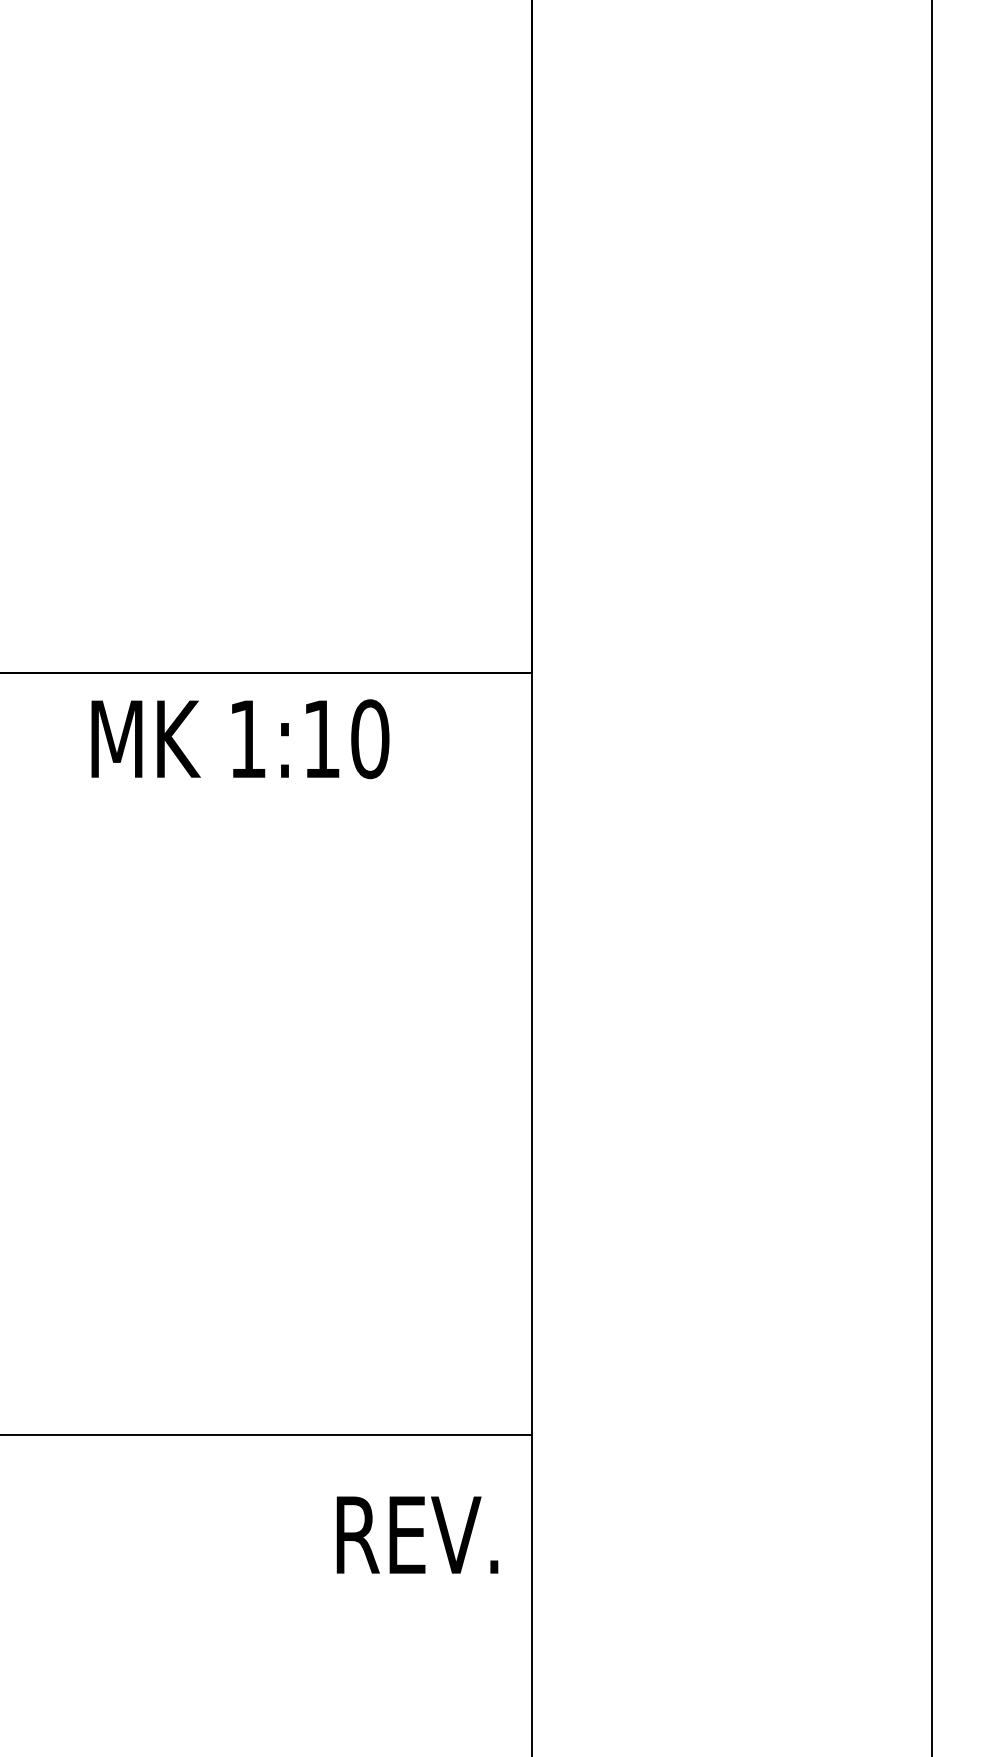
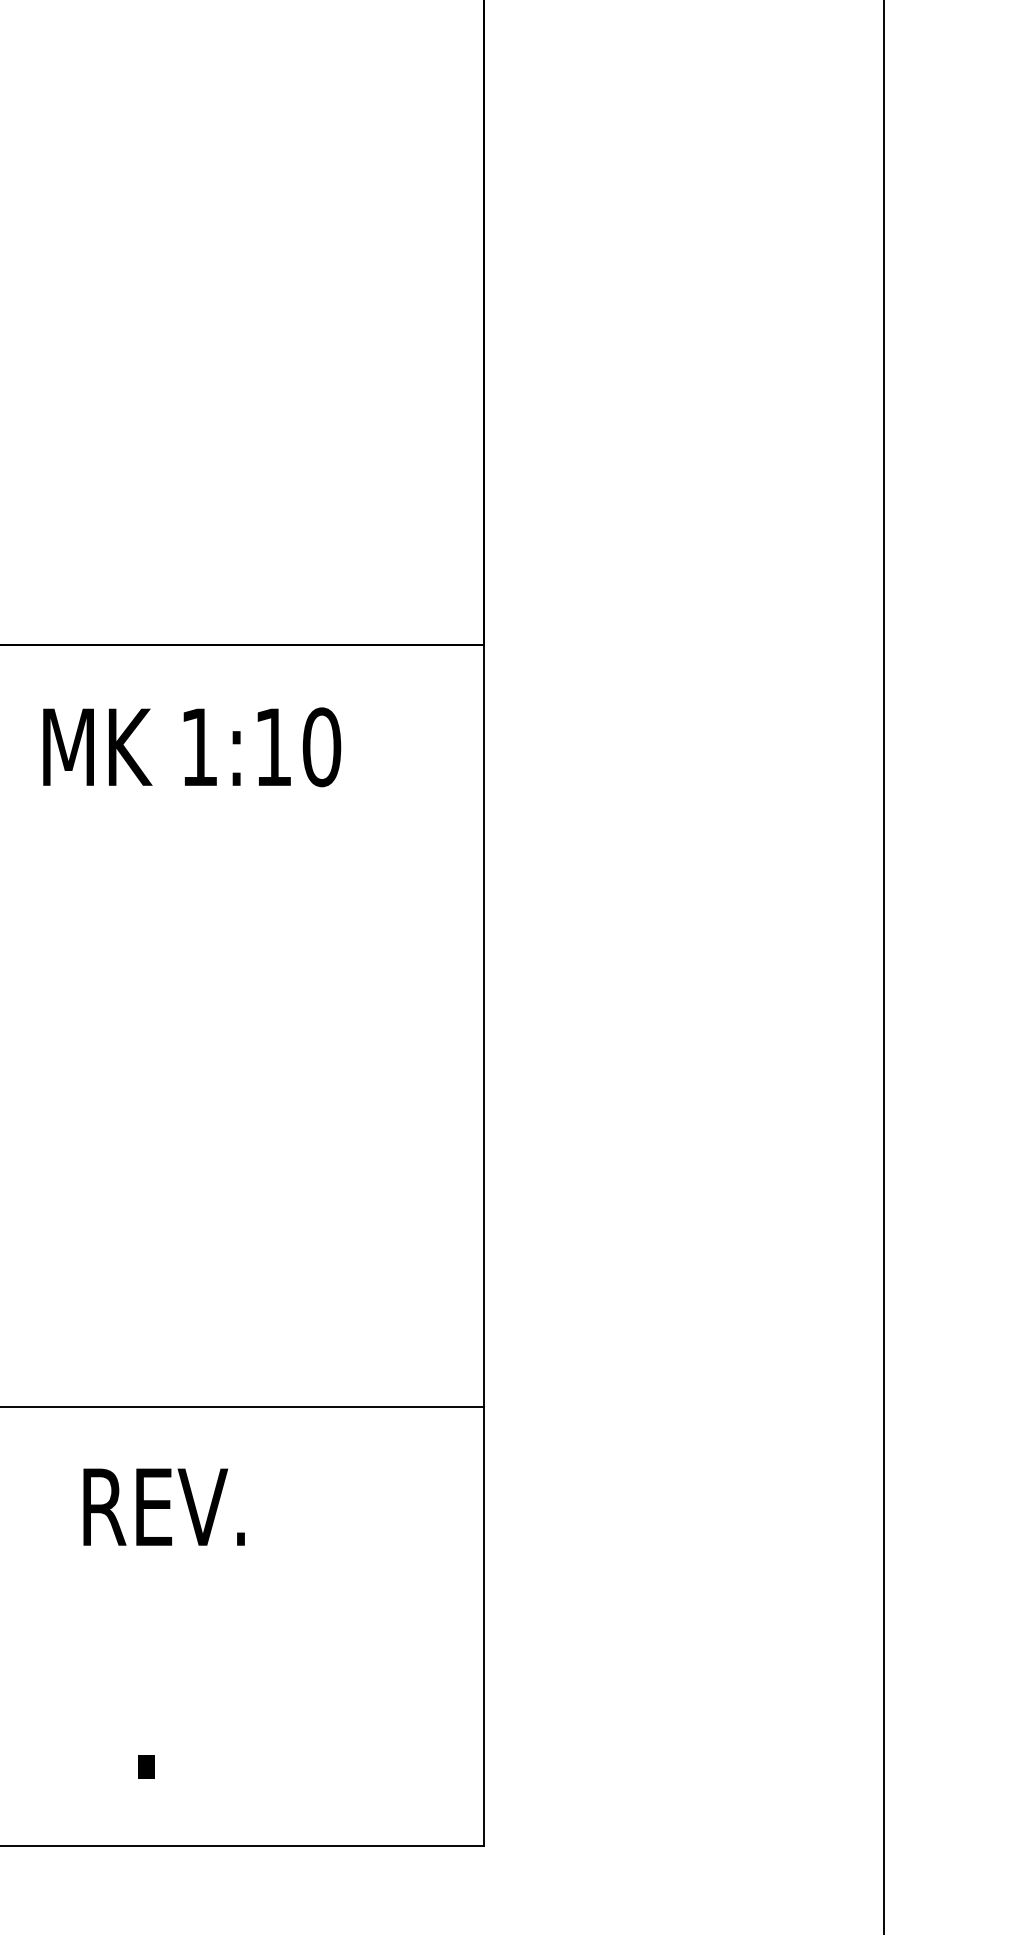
text: (240, 739) -> (192, 747), moved
text: (416, 1534) -> (163, 1506), moved

